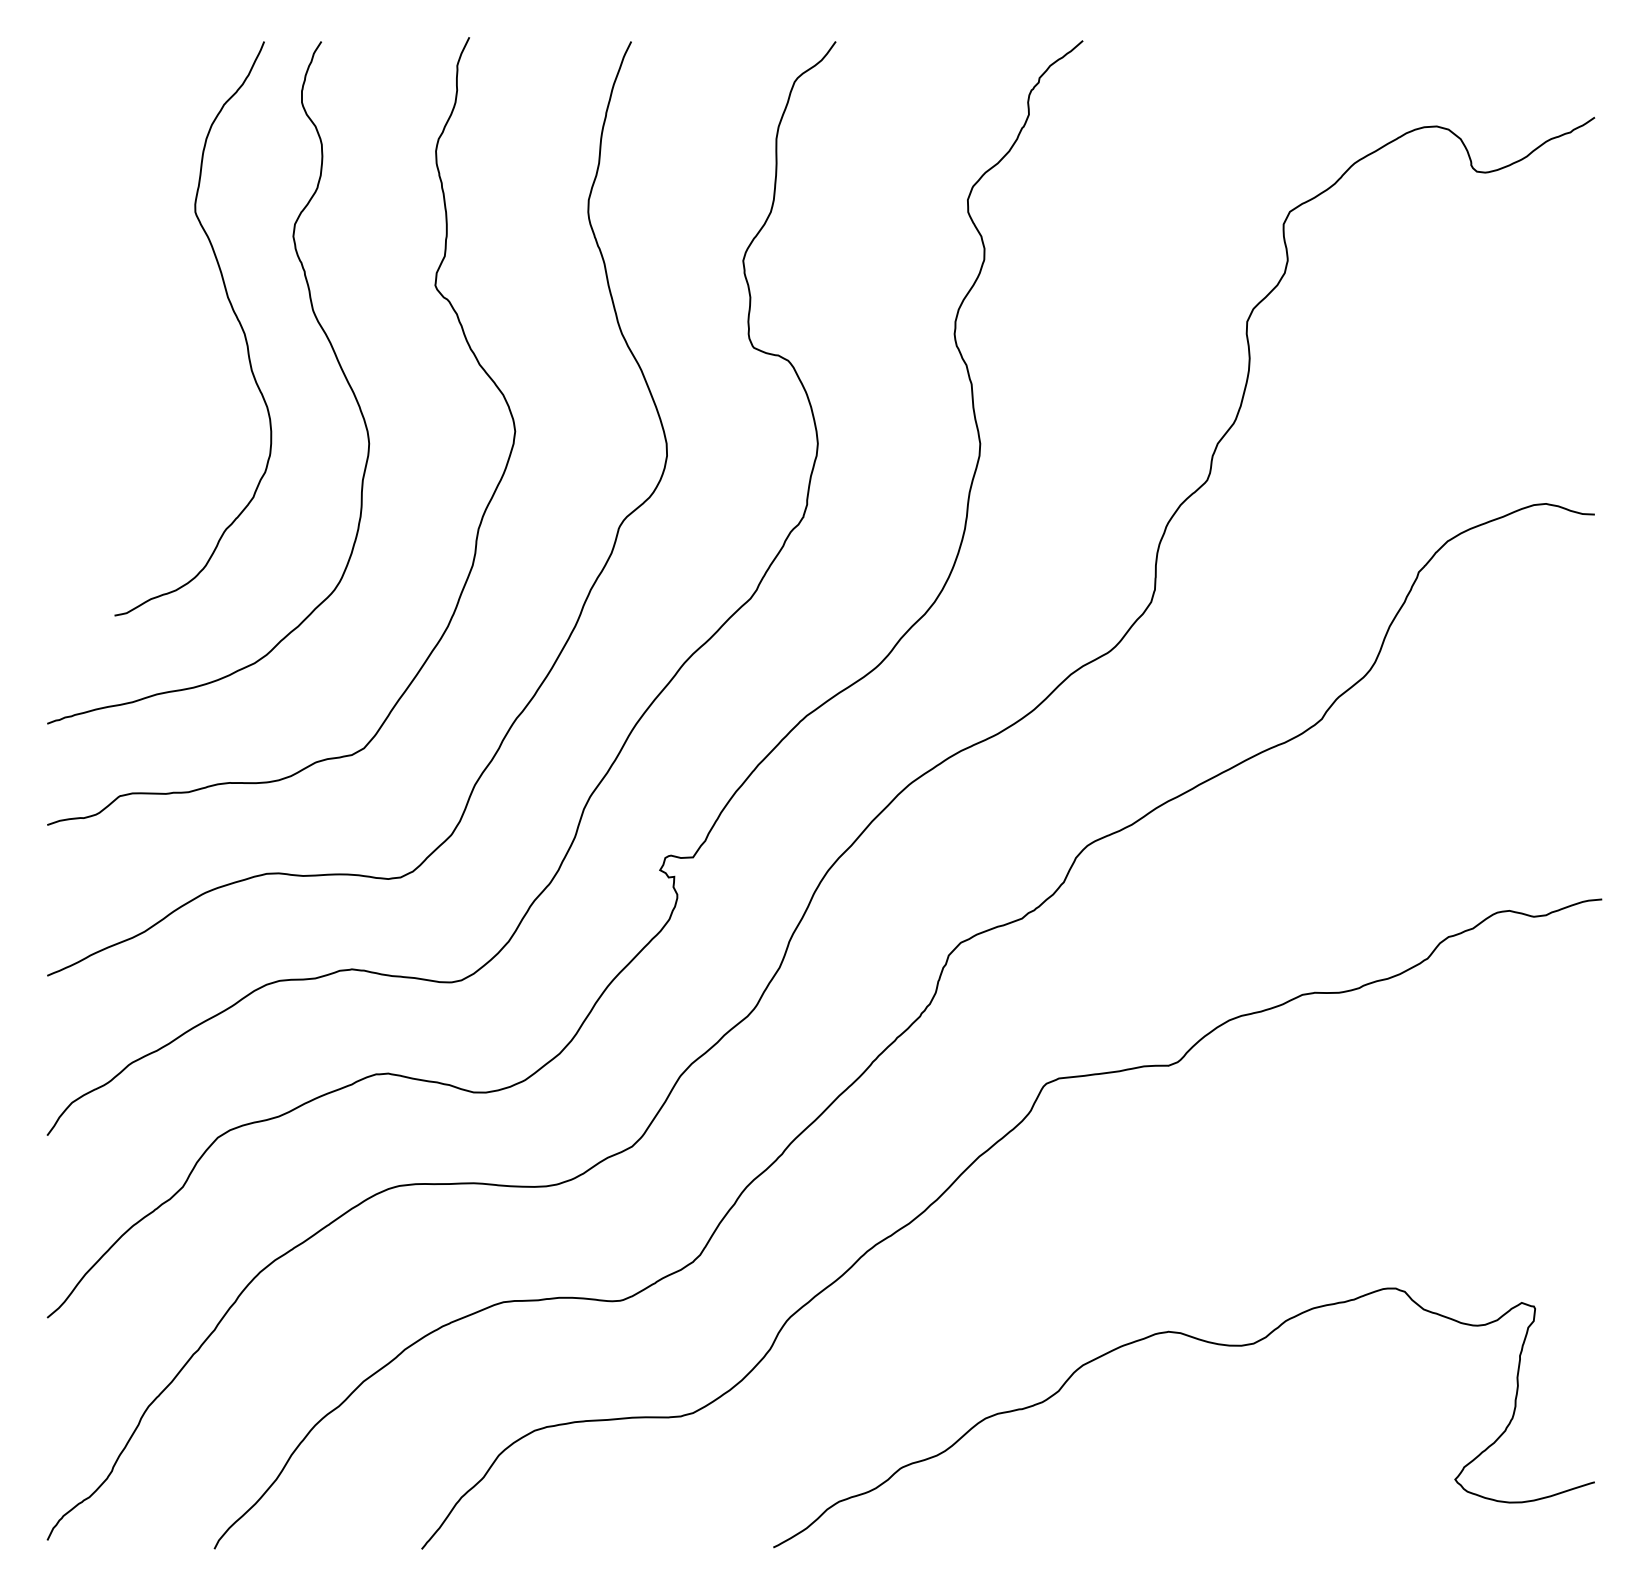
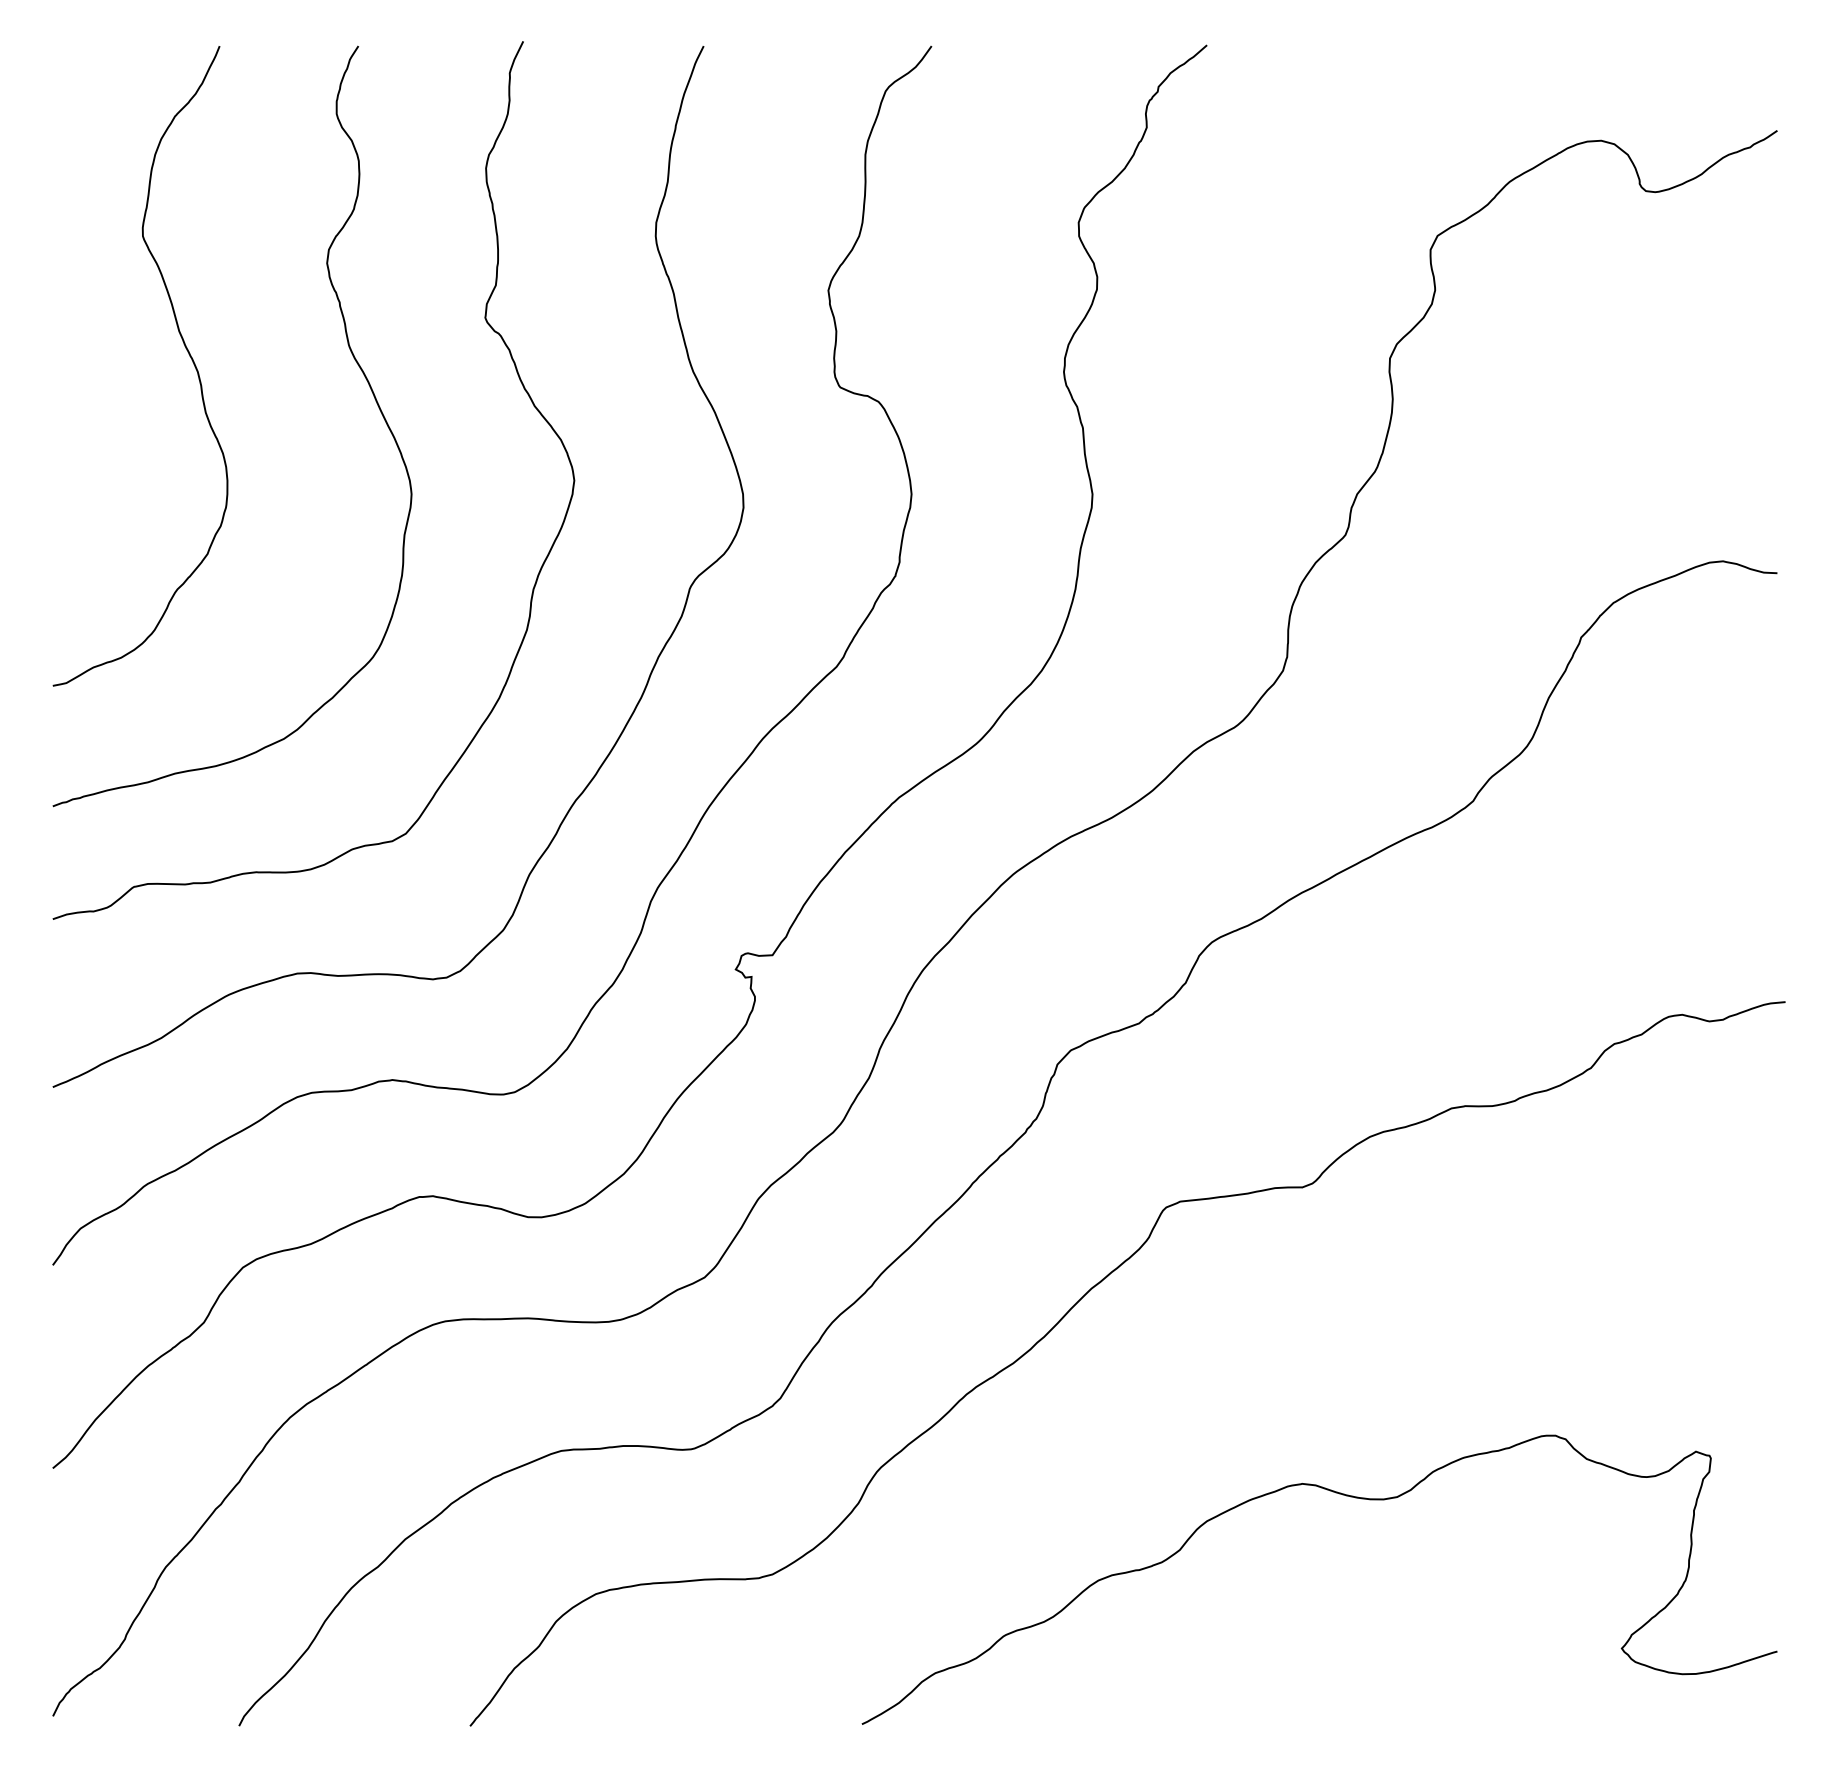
curve: (231, 309) -> (183, 344), moved

